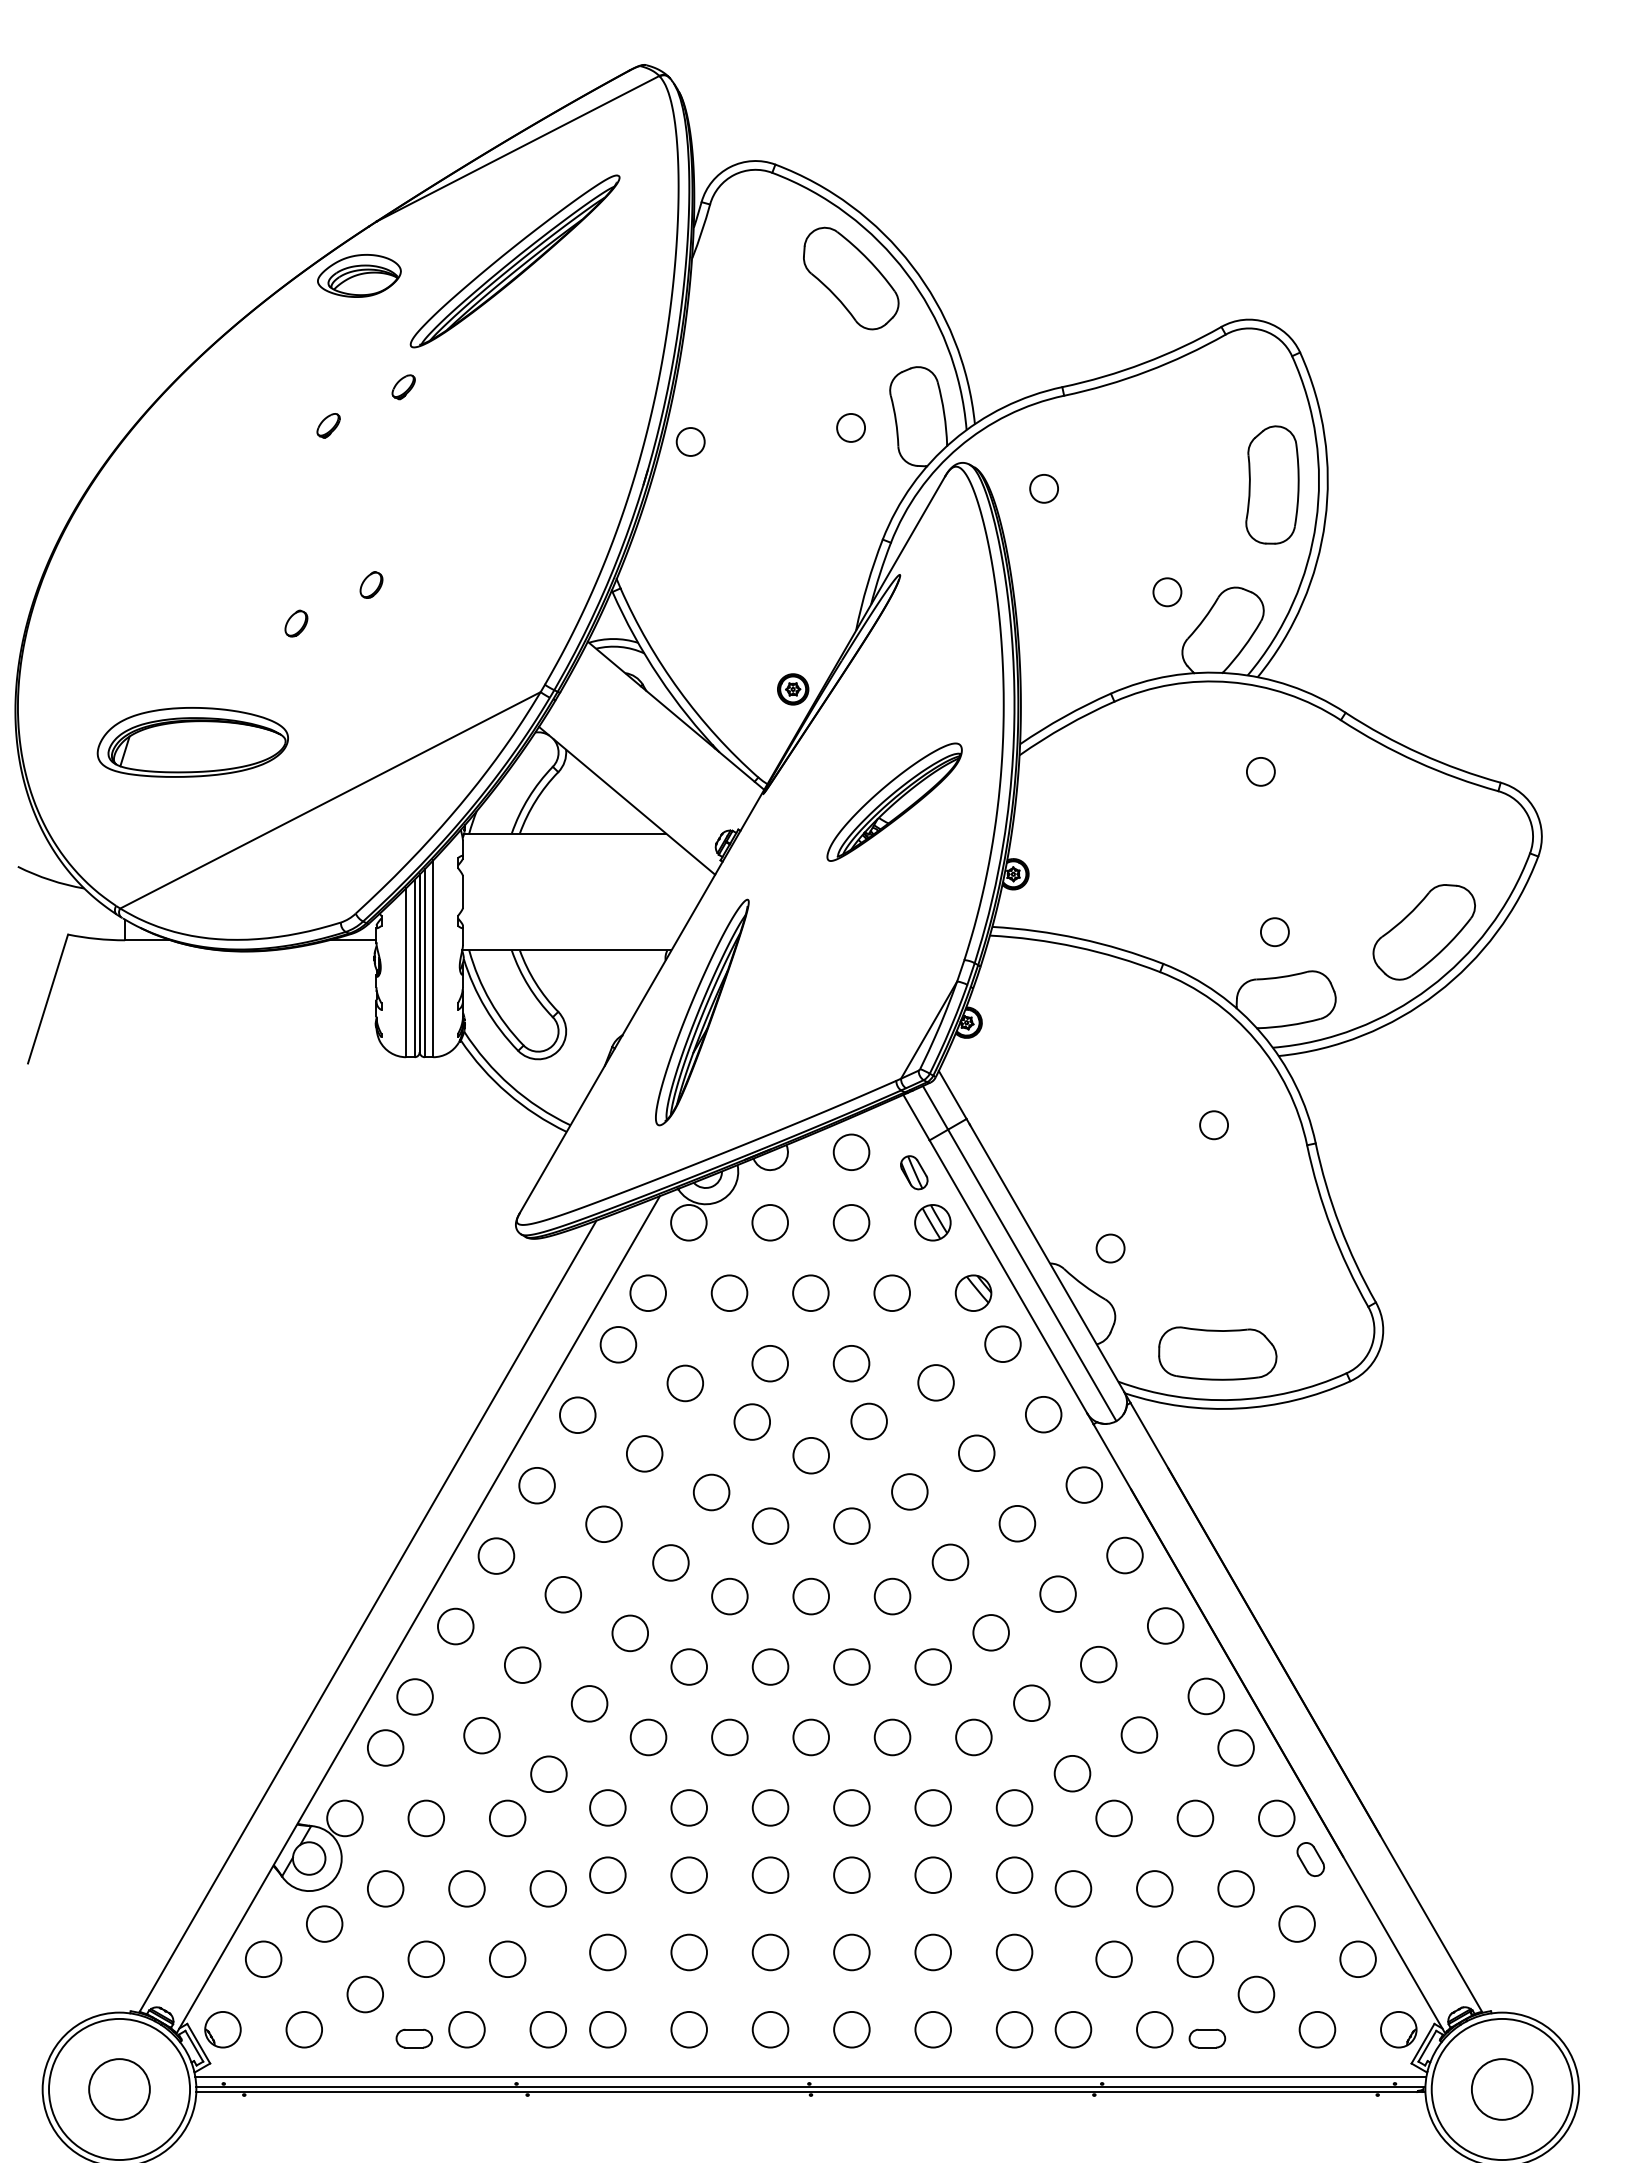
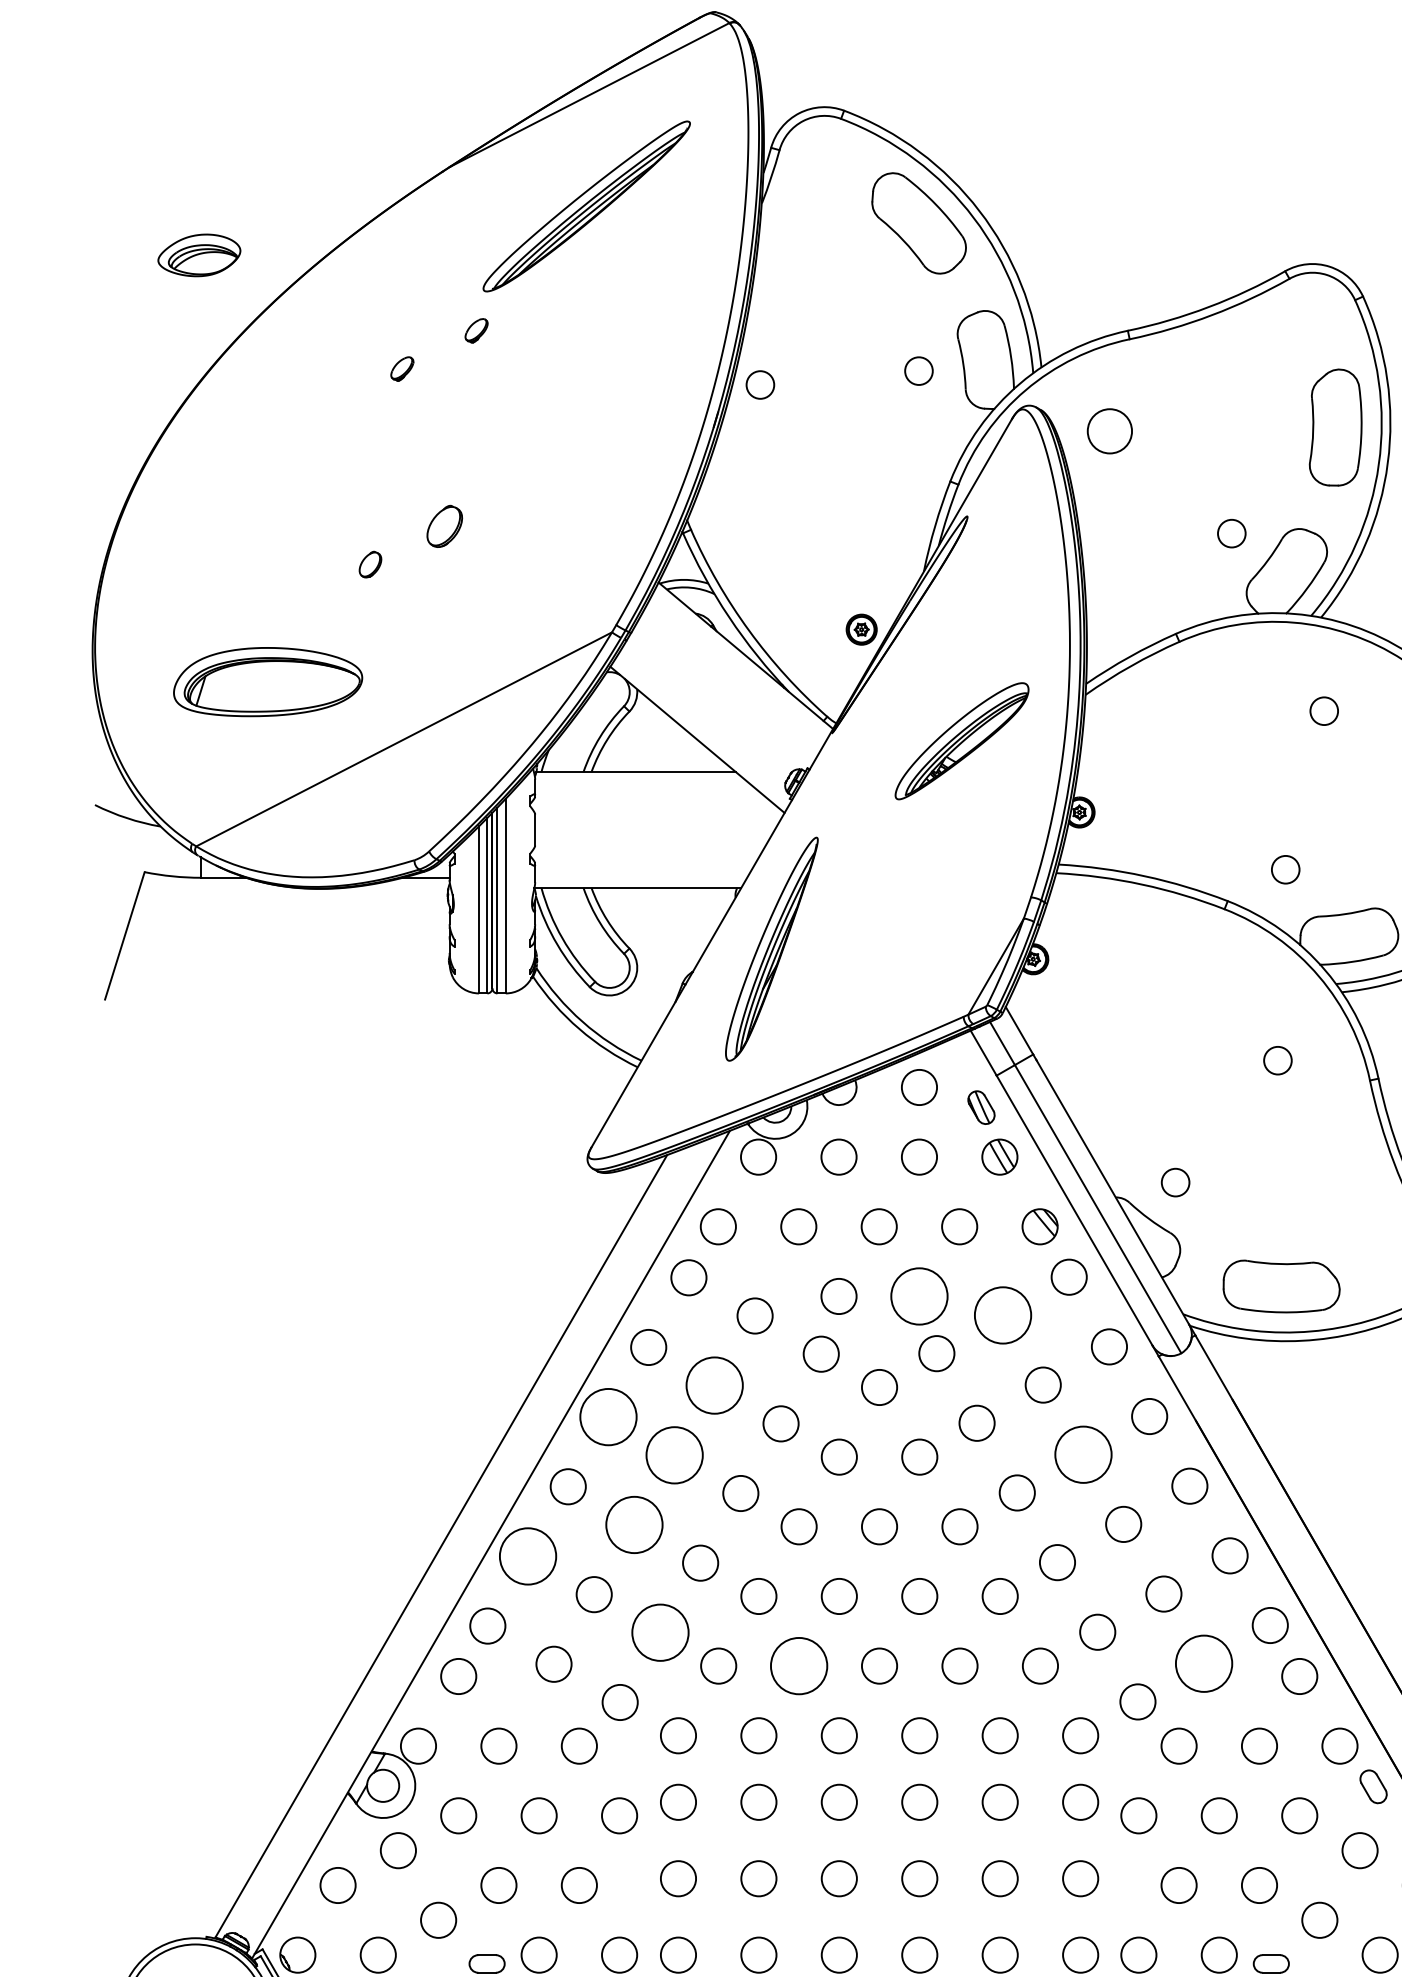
part: (359, 275) -> (199, 254), moved
circle: (1044, 488) -> (1110, 431), size x1.6
part: (371, 584) -> (444, 525), size x1.6
circle: (1274, 932) -> (1285, 870), moved
circle: (851, 1363) -> (919, 1296), size x1.6
circle: (935, 1382) -> (1002, 1315), size x1.6
circle: (644, 1453) -> (714, 1385), size x1.6
circle: (536, 1485) -> (607, 1416), size x1.6
circle: (1017, 1523) -> (1083, 1454), size x1.6
circle: (603, 1524) -> (674, 1455), size x1.6
circle: (563, 1594) -> (634, 1524), size x1.6
circle: (455, 1626) -> (527, 1556), size x1.6
circle: (589, 1703) -> (660, 1632), size x1.6
circle: (1139, 1734) -> (1204, 1663), size x1.6
circle: (729, 1737) -> (798, 1666), size x1.6

